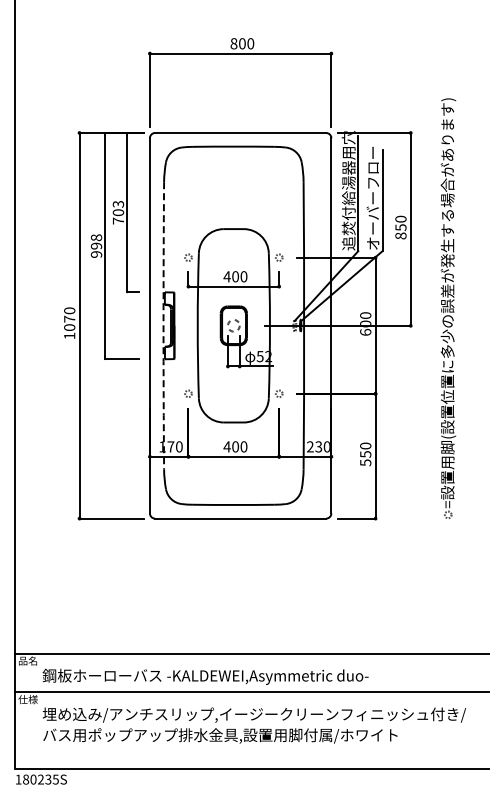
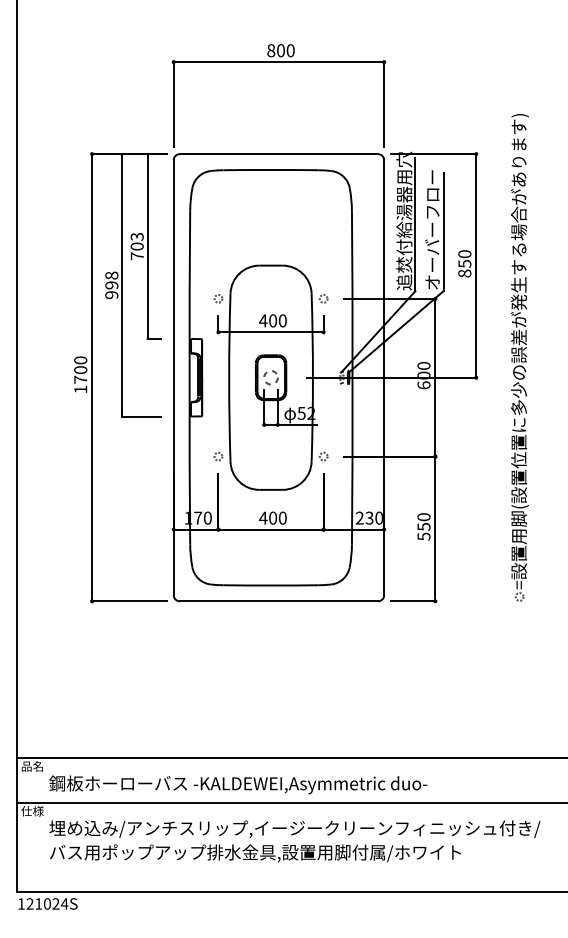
text: (69, 322) -> (80, 373), 1070 -> 1700
arc: (163, 325) -> (189, 377), dashed -> solid
text: (41, 779) -> (48, 903), 180235S -> 121024S

